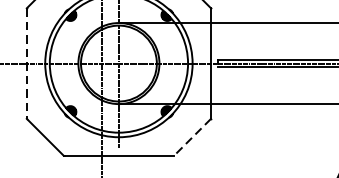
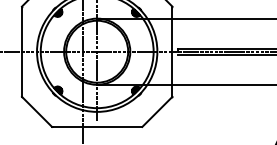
line: (26, 64) -> (21, 52), dashed -> solid
line: (192, 137) -> (157, 112), dashed -> solid

